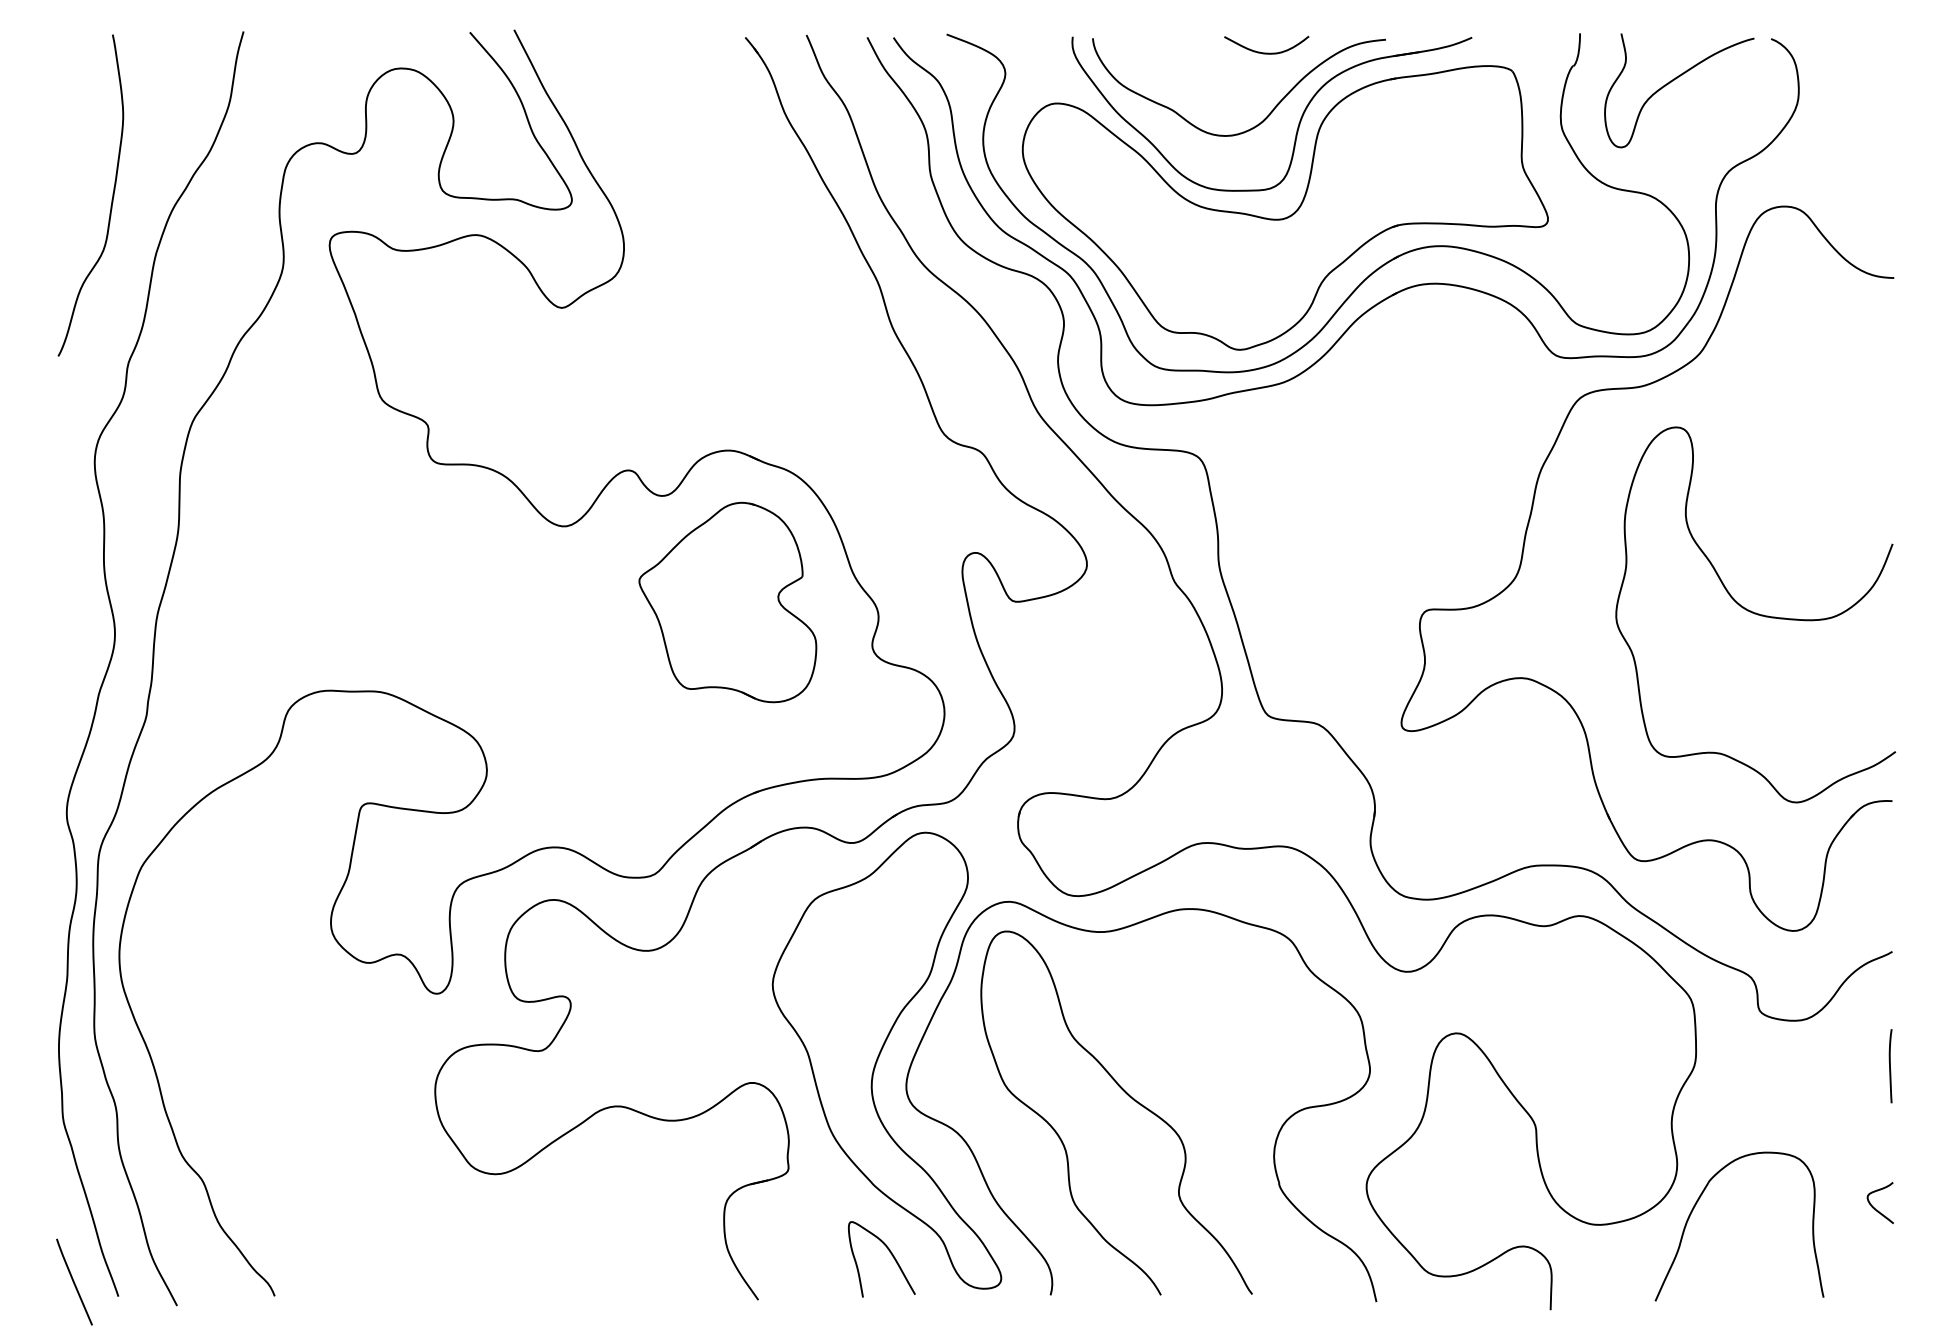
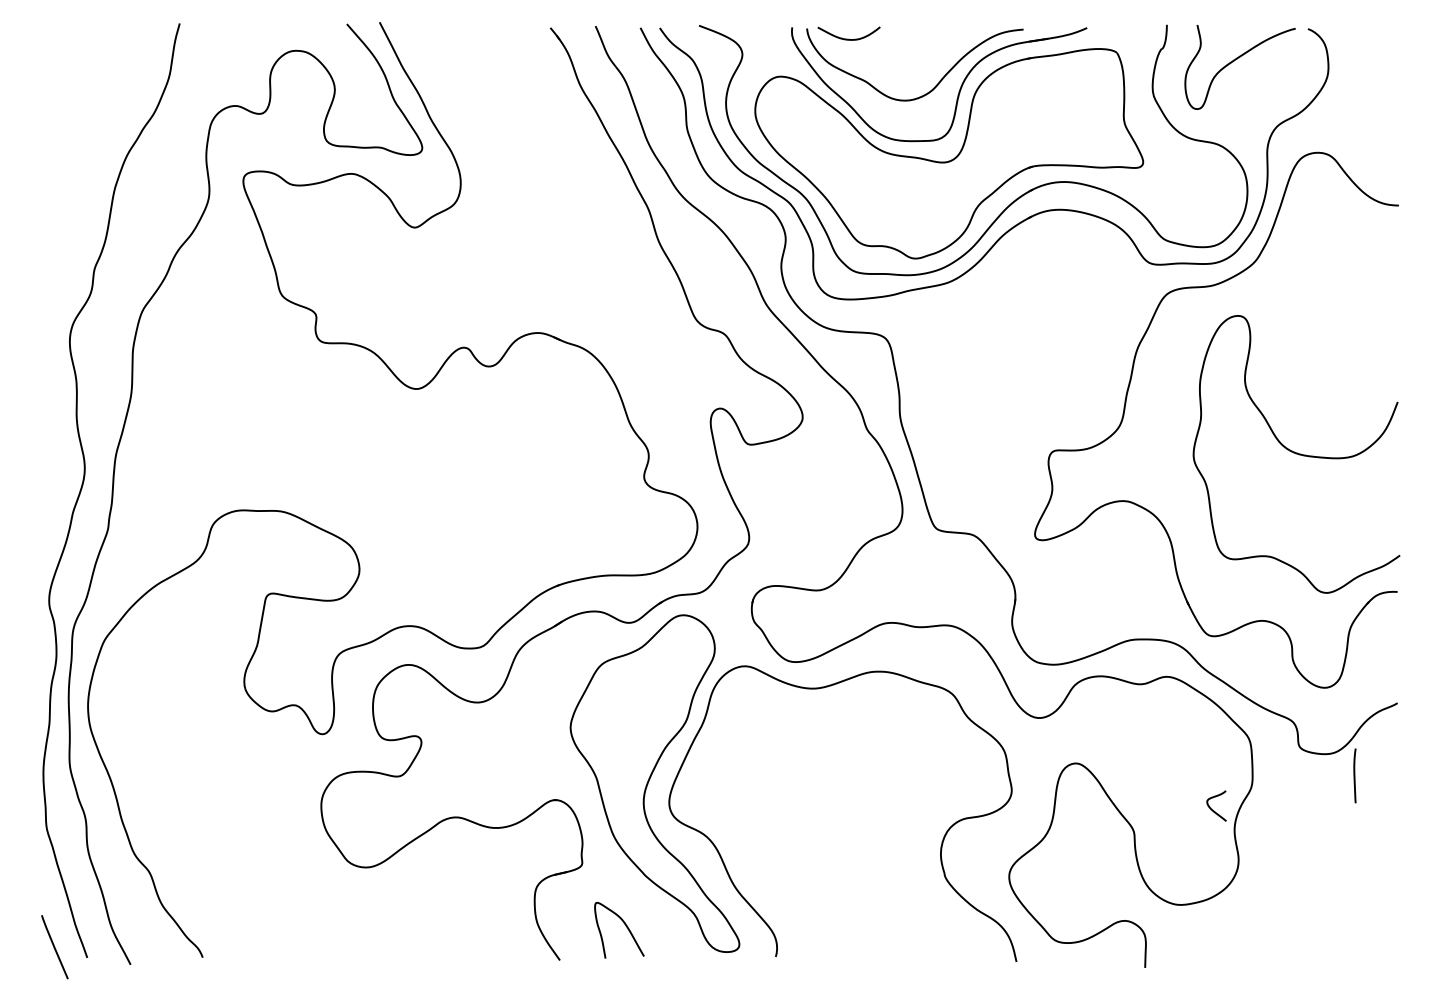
curve: (1266, 52) -> (848, 38), moved
curve: (111, 199) -> (82, 147), removed
part: (727, 602) -> (537, 445), removed
curve: (1890, 1066) -> (1354, 776), moved
curve: (1129, 1097) -> (834, 810), removed
part: (1697, 1203) -> (1253, 889), removed
curve: (1874, 1207) -> (1212, 809), moved
curve: (889, 1252) -> (625, 925), moved

